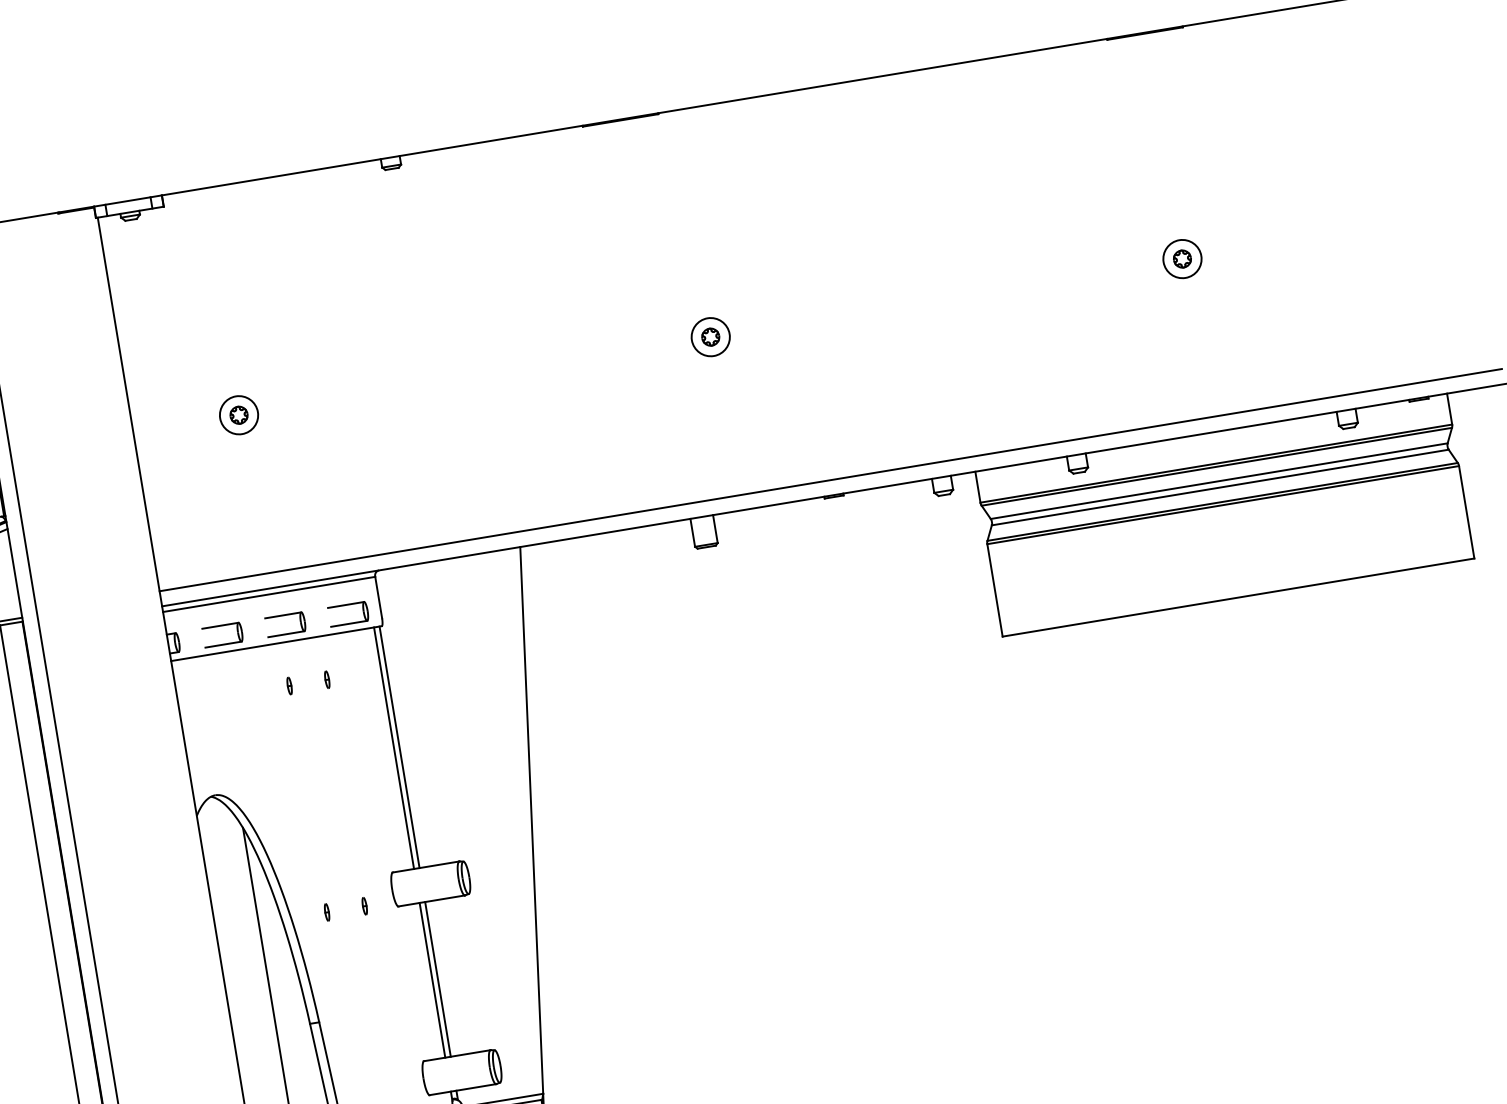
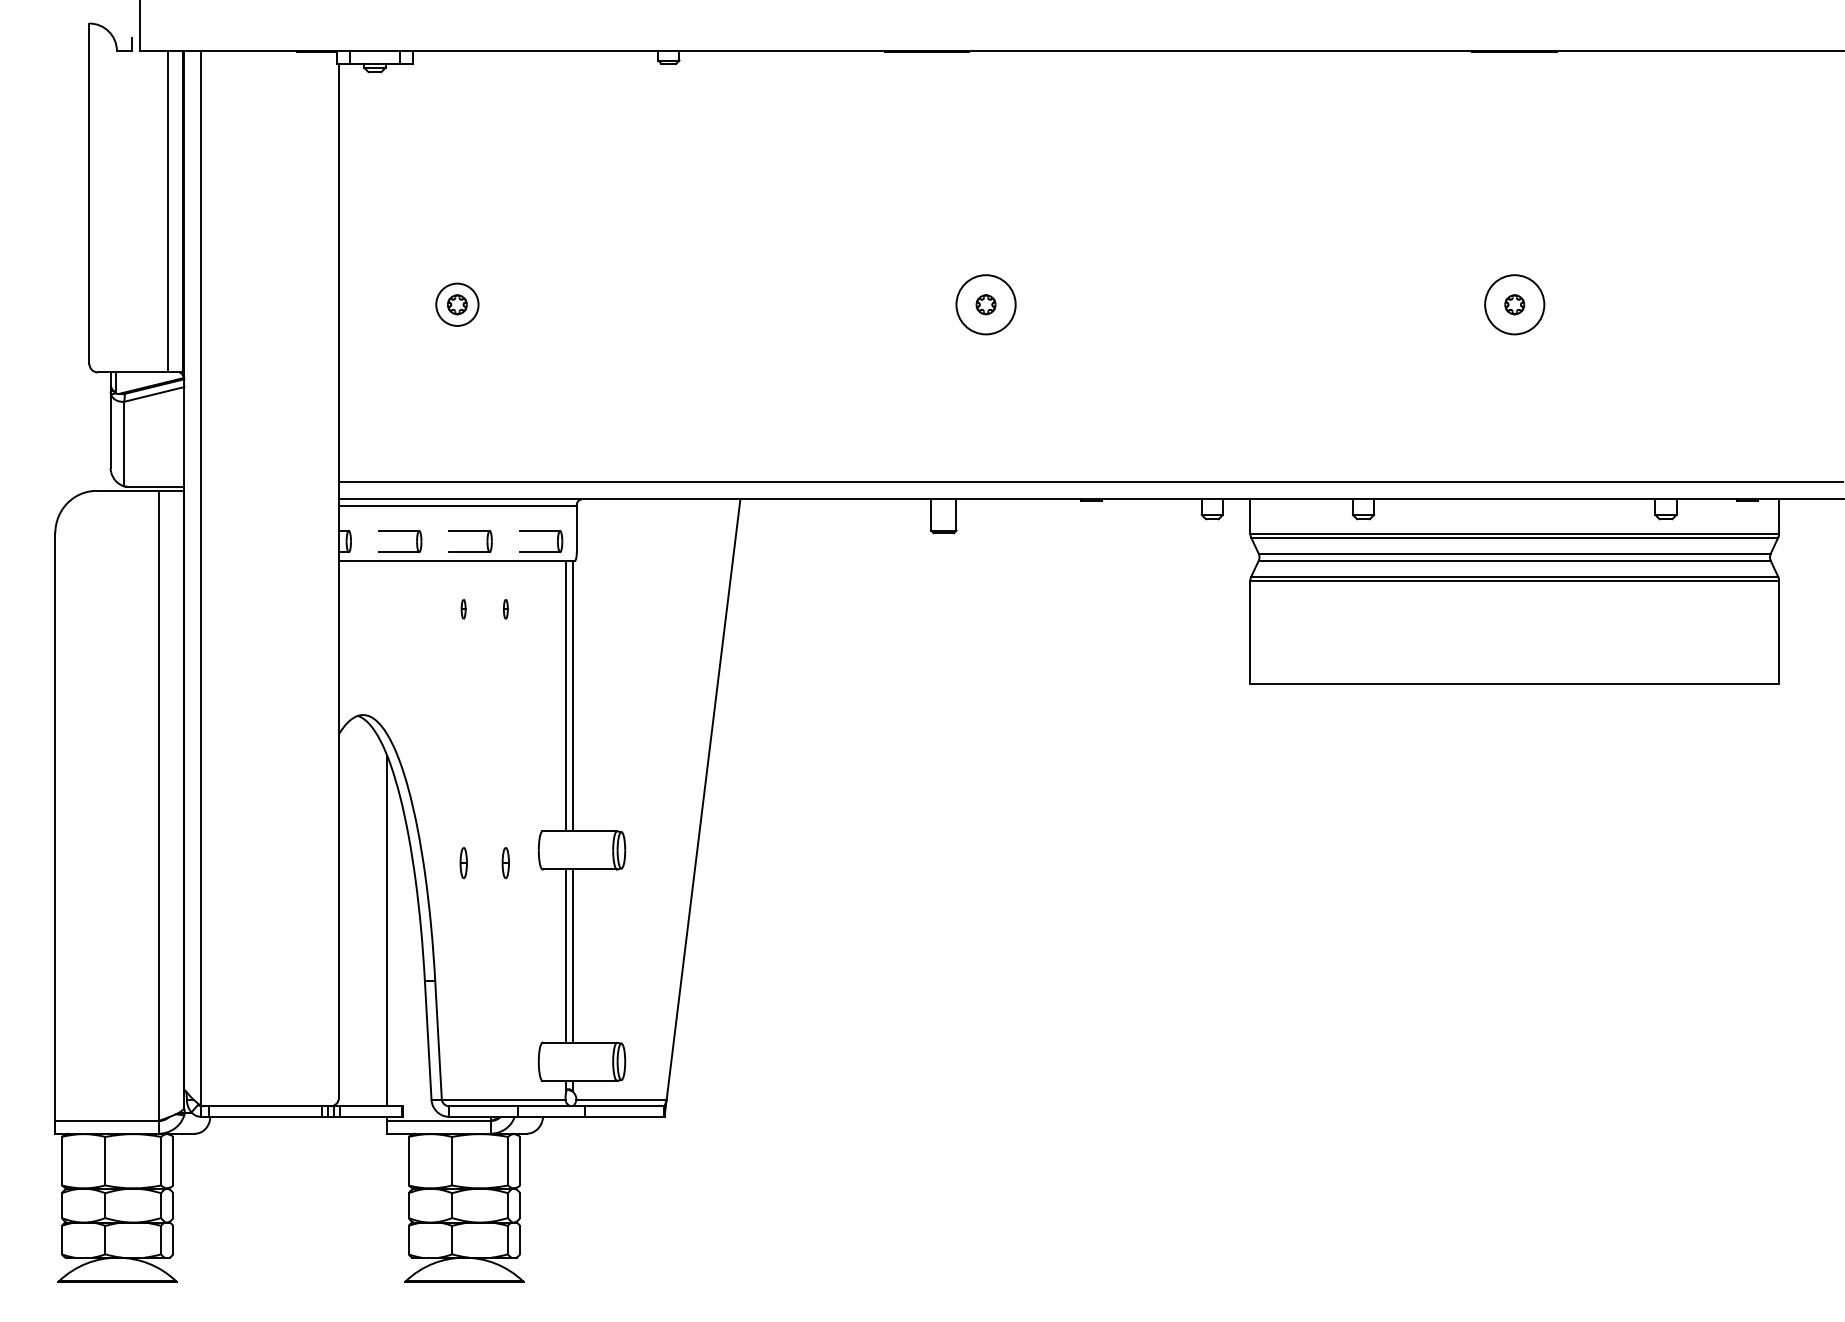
circle: (1182, 258) -> (1514, 304), size x1.4
circle: (710, 336) -> (985, 304), size x1.4
part: (364, 905) -> (505, 862), size x1.6
part: (326, 911) -> (463, 862), size x1.6

